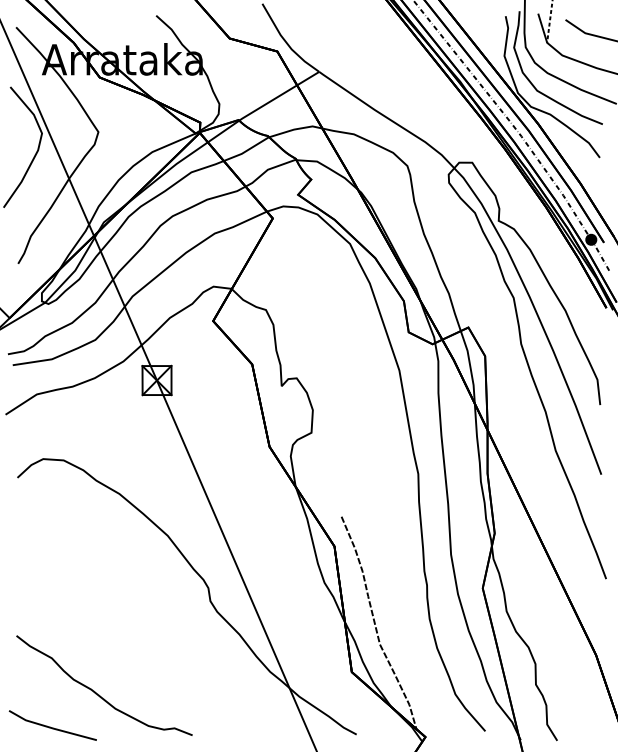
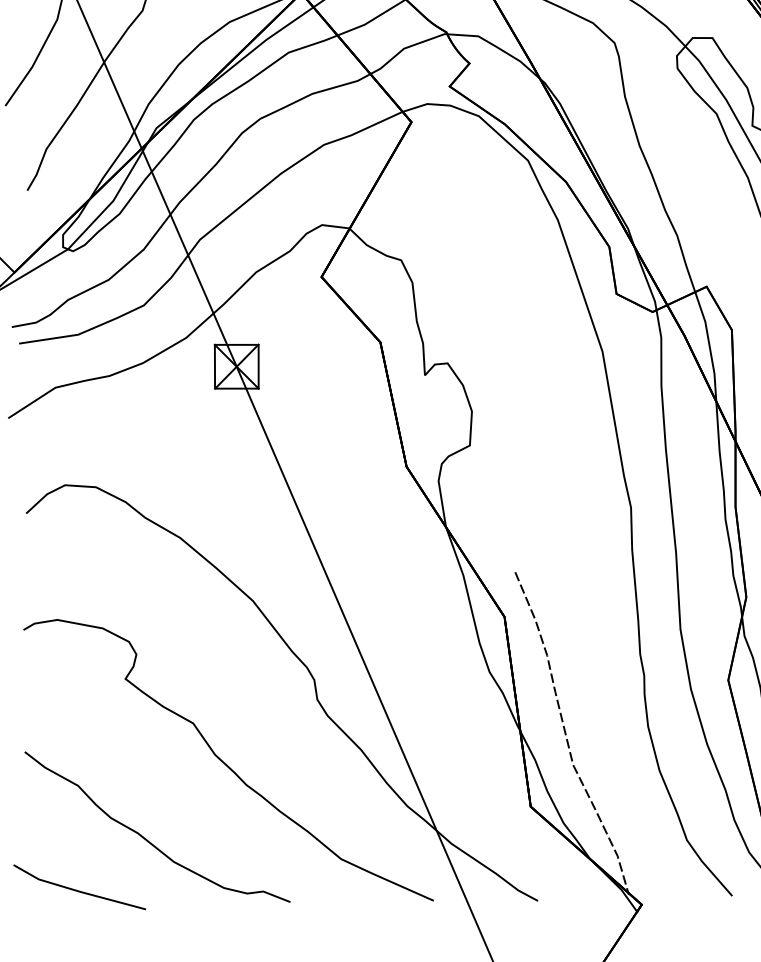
curve: (149, 642) -> (225, 762), added

